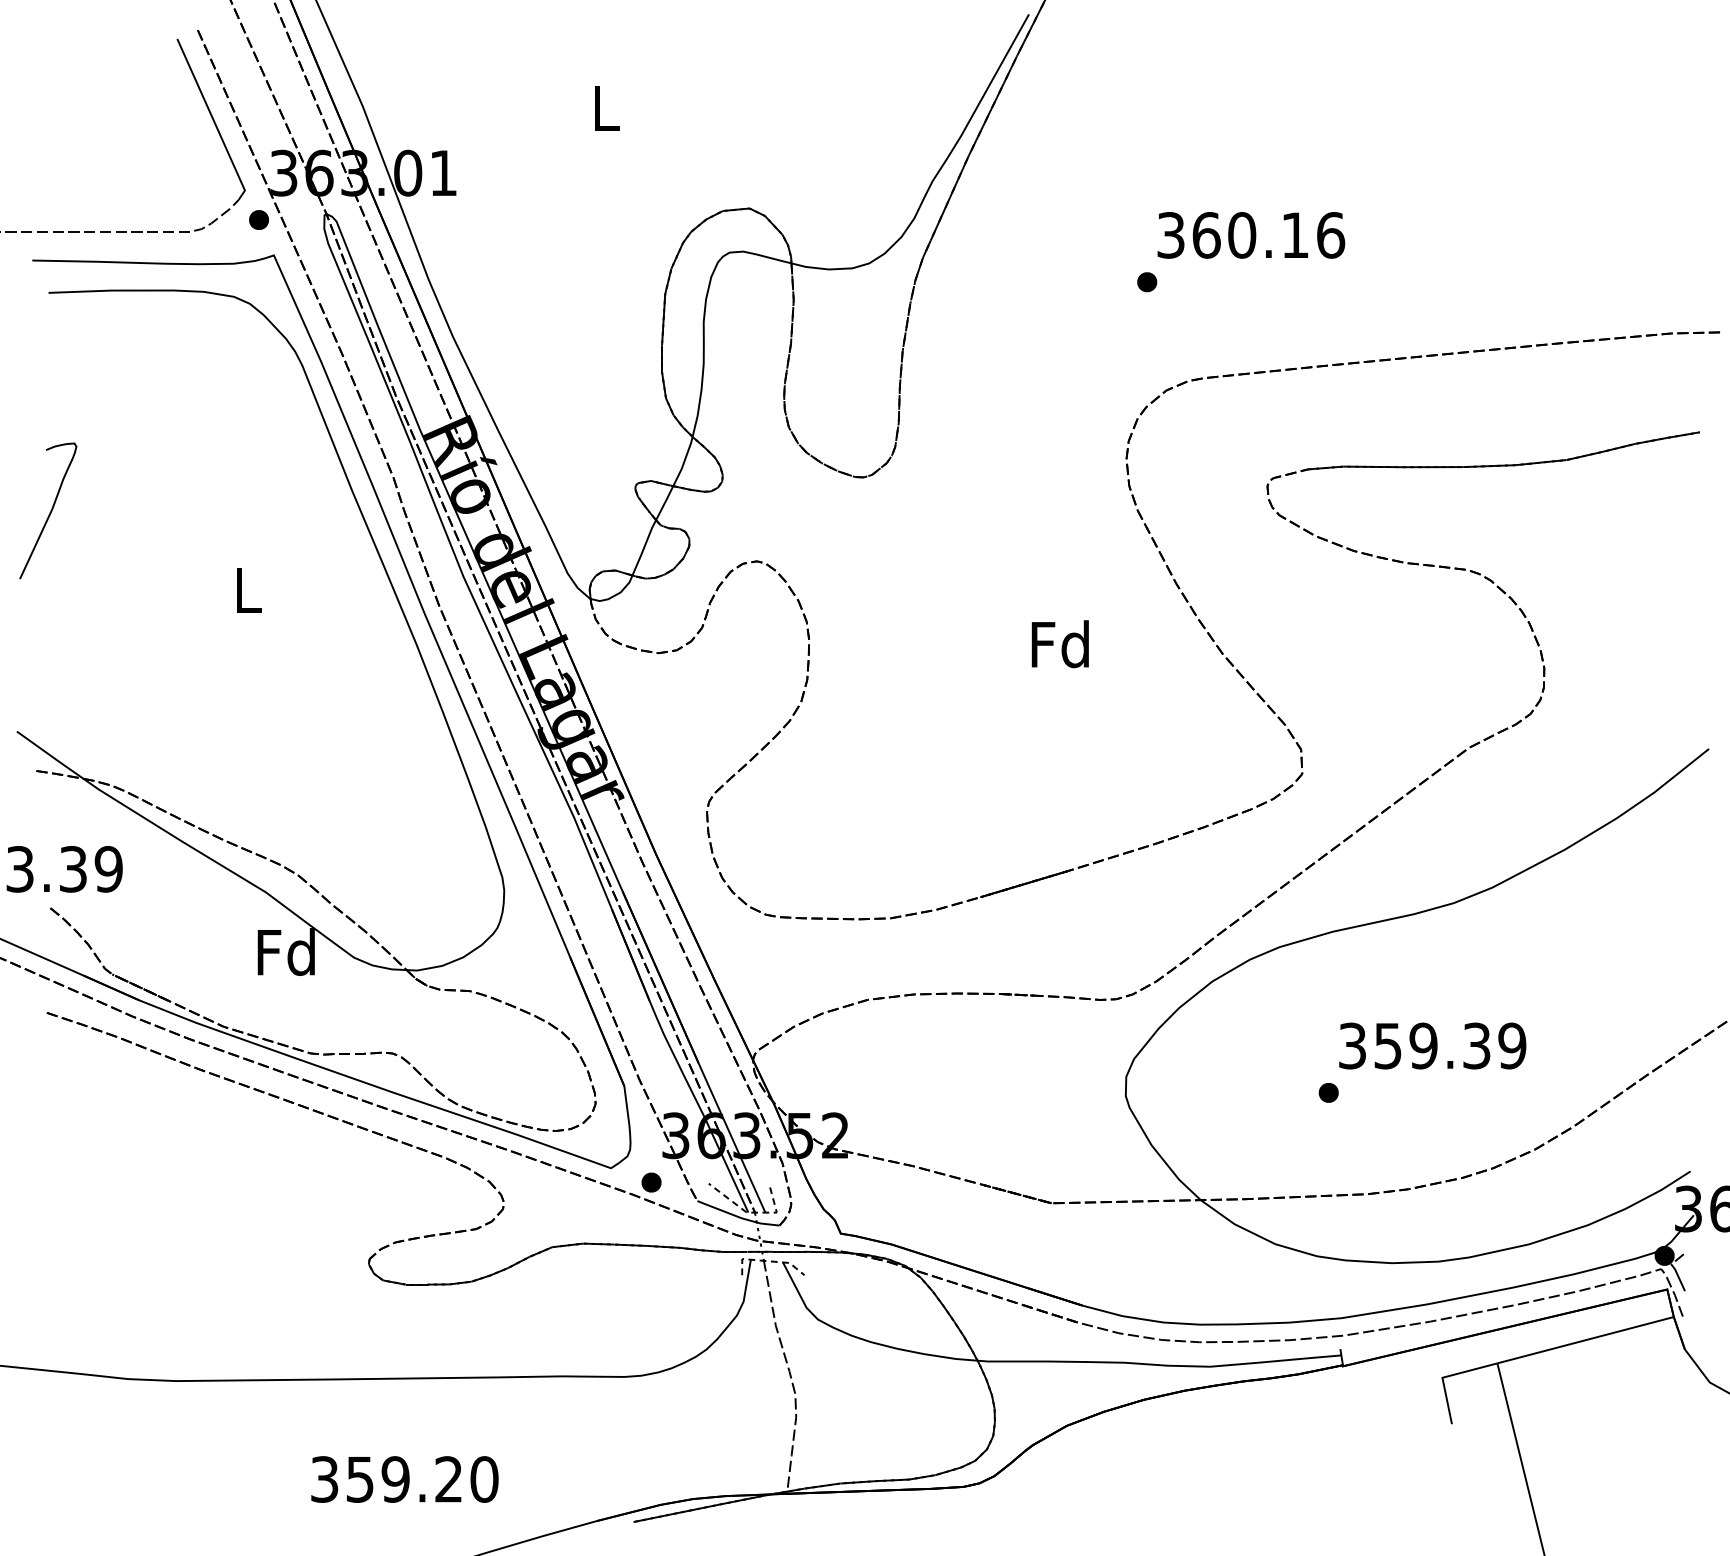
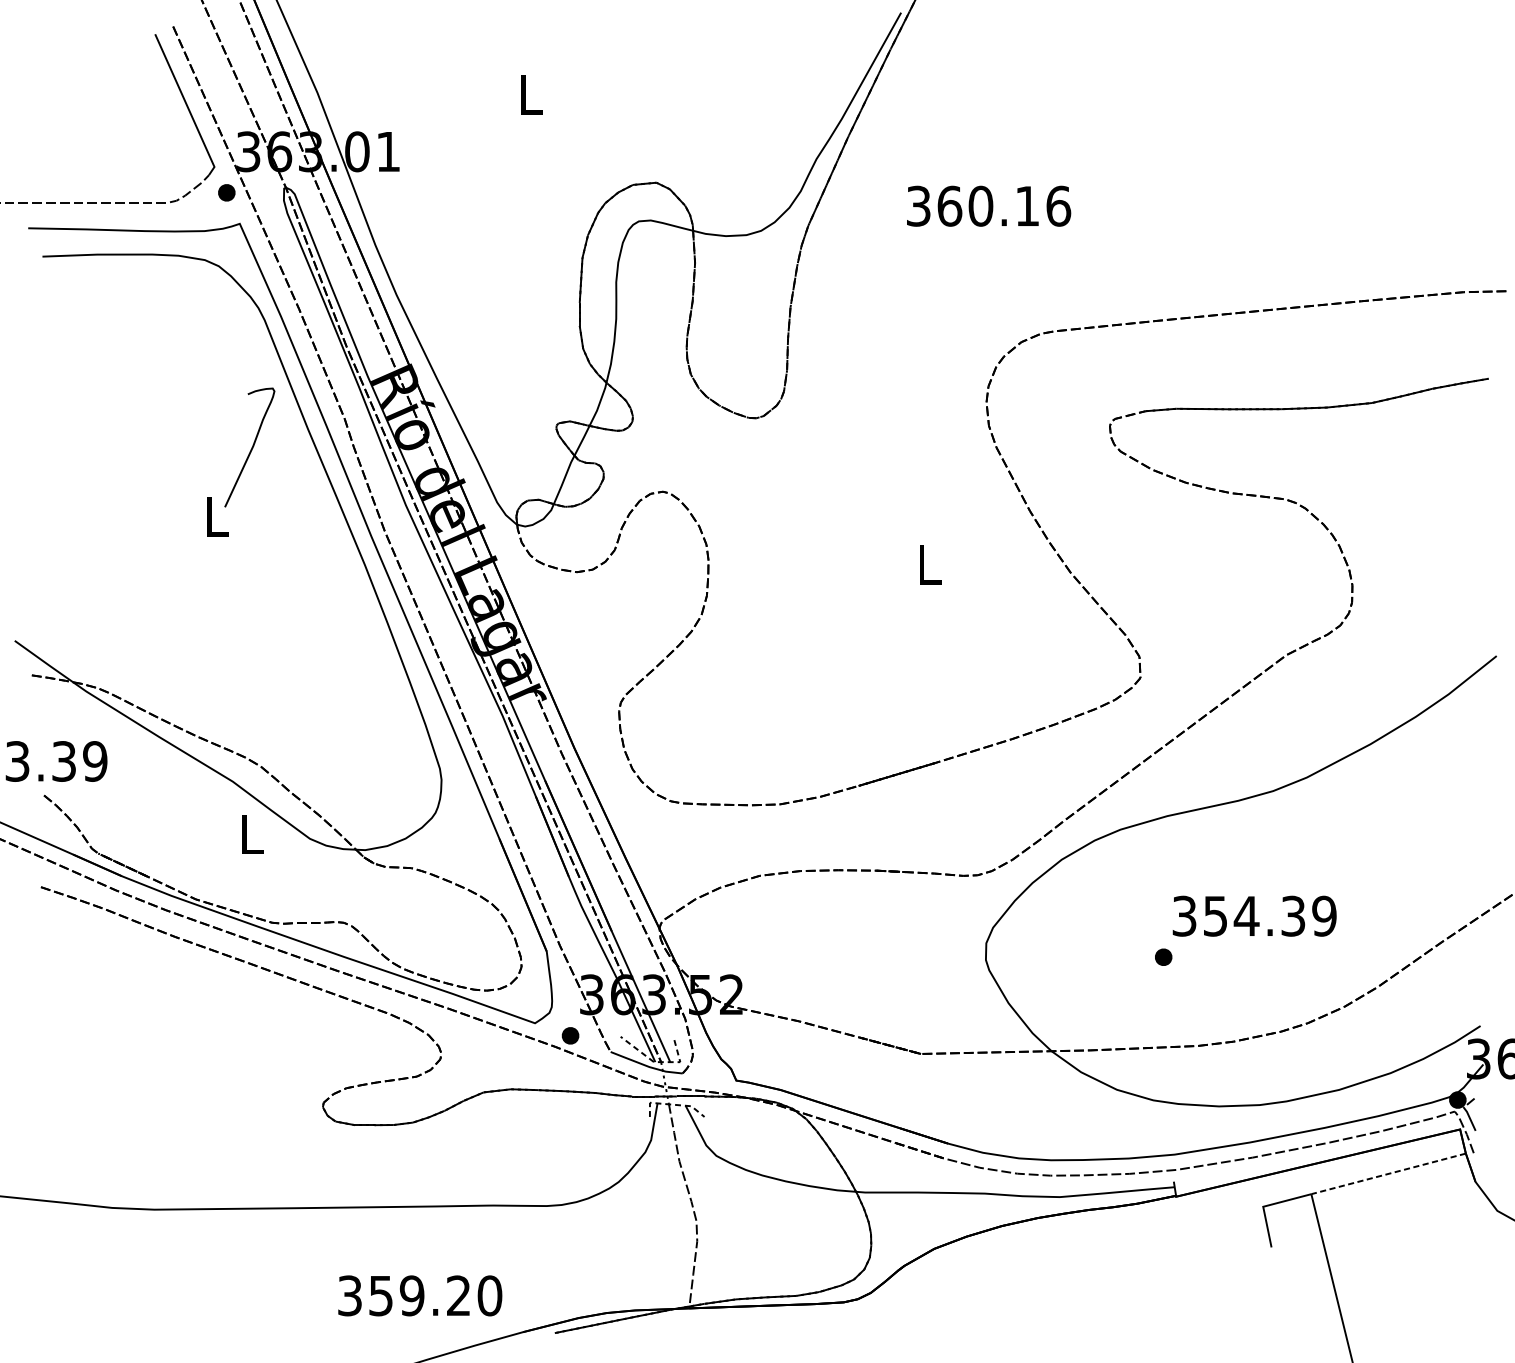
text: (1251, 235) -> (989, 206), moved
part: (1147, 282) -> (1004, 247), removed
curve: (50, 510) -> (251, 447), moved
text: (1059, 644) -> (927, 564), Fd -> L
text: (285, 951) -> (249, 833), Fd -> L
text: (1423, 1045) -> (1246, 915), 359.39 -> 354.39
line: (1585, 1340) -> (1388, 1174), solid -> dashed
text: (404, 1479) -> (419, 1295), moved

